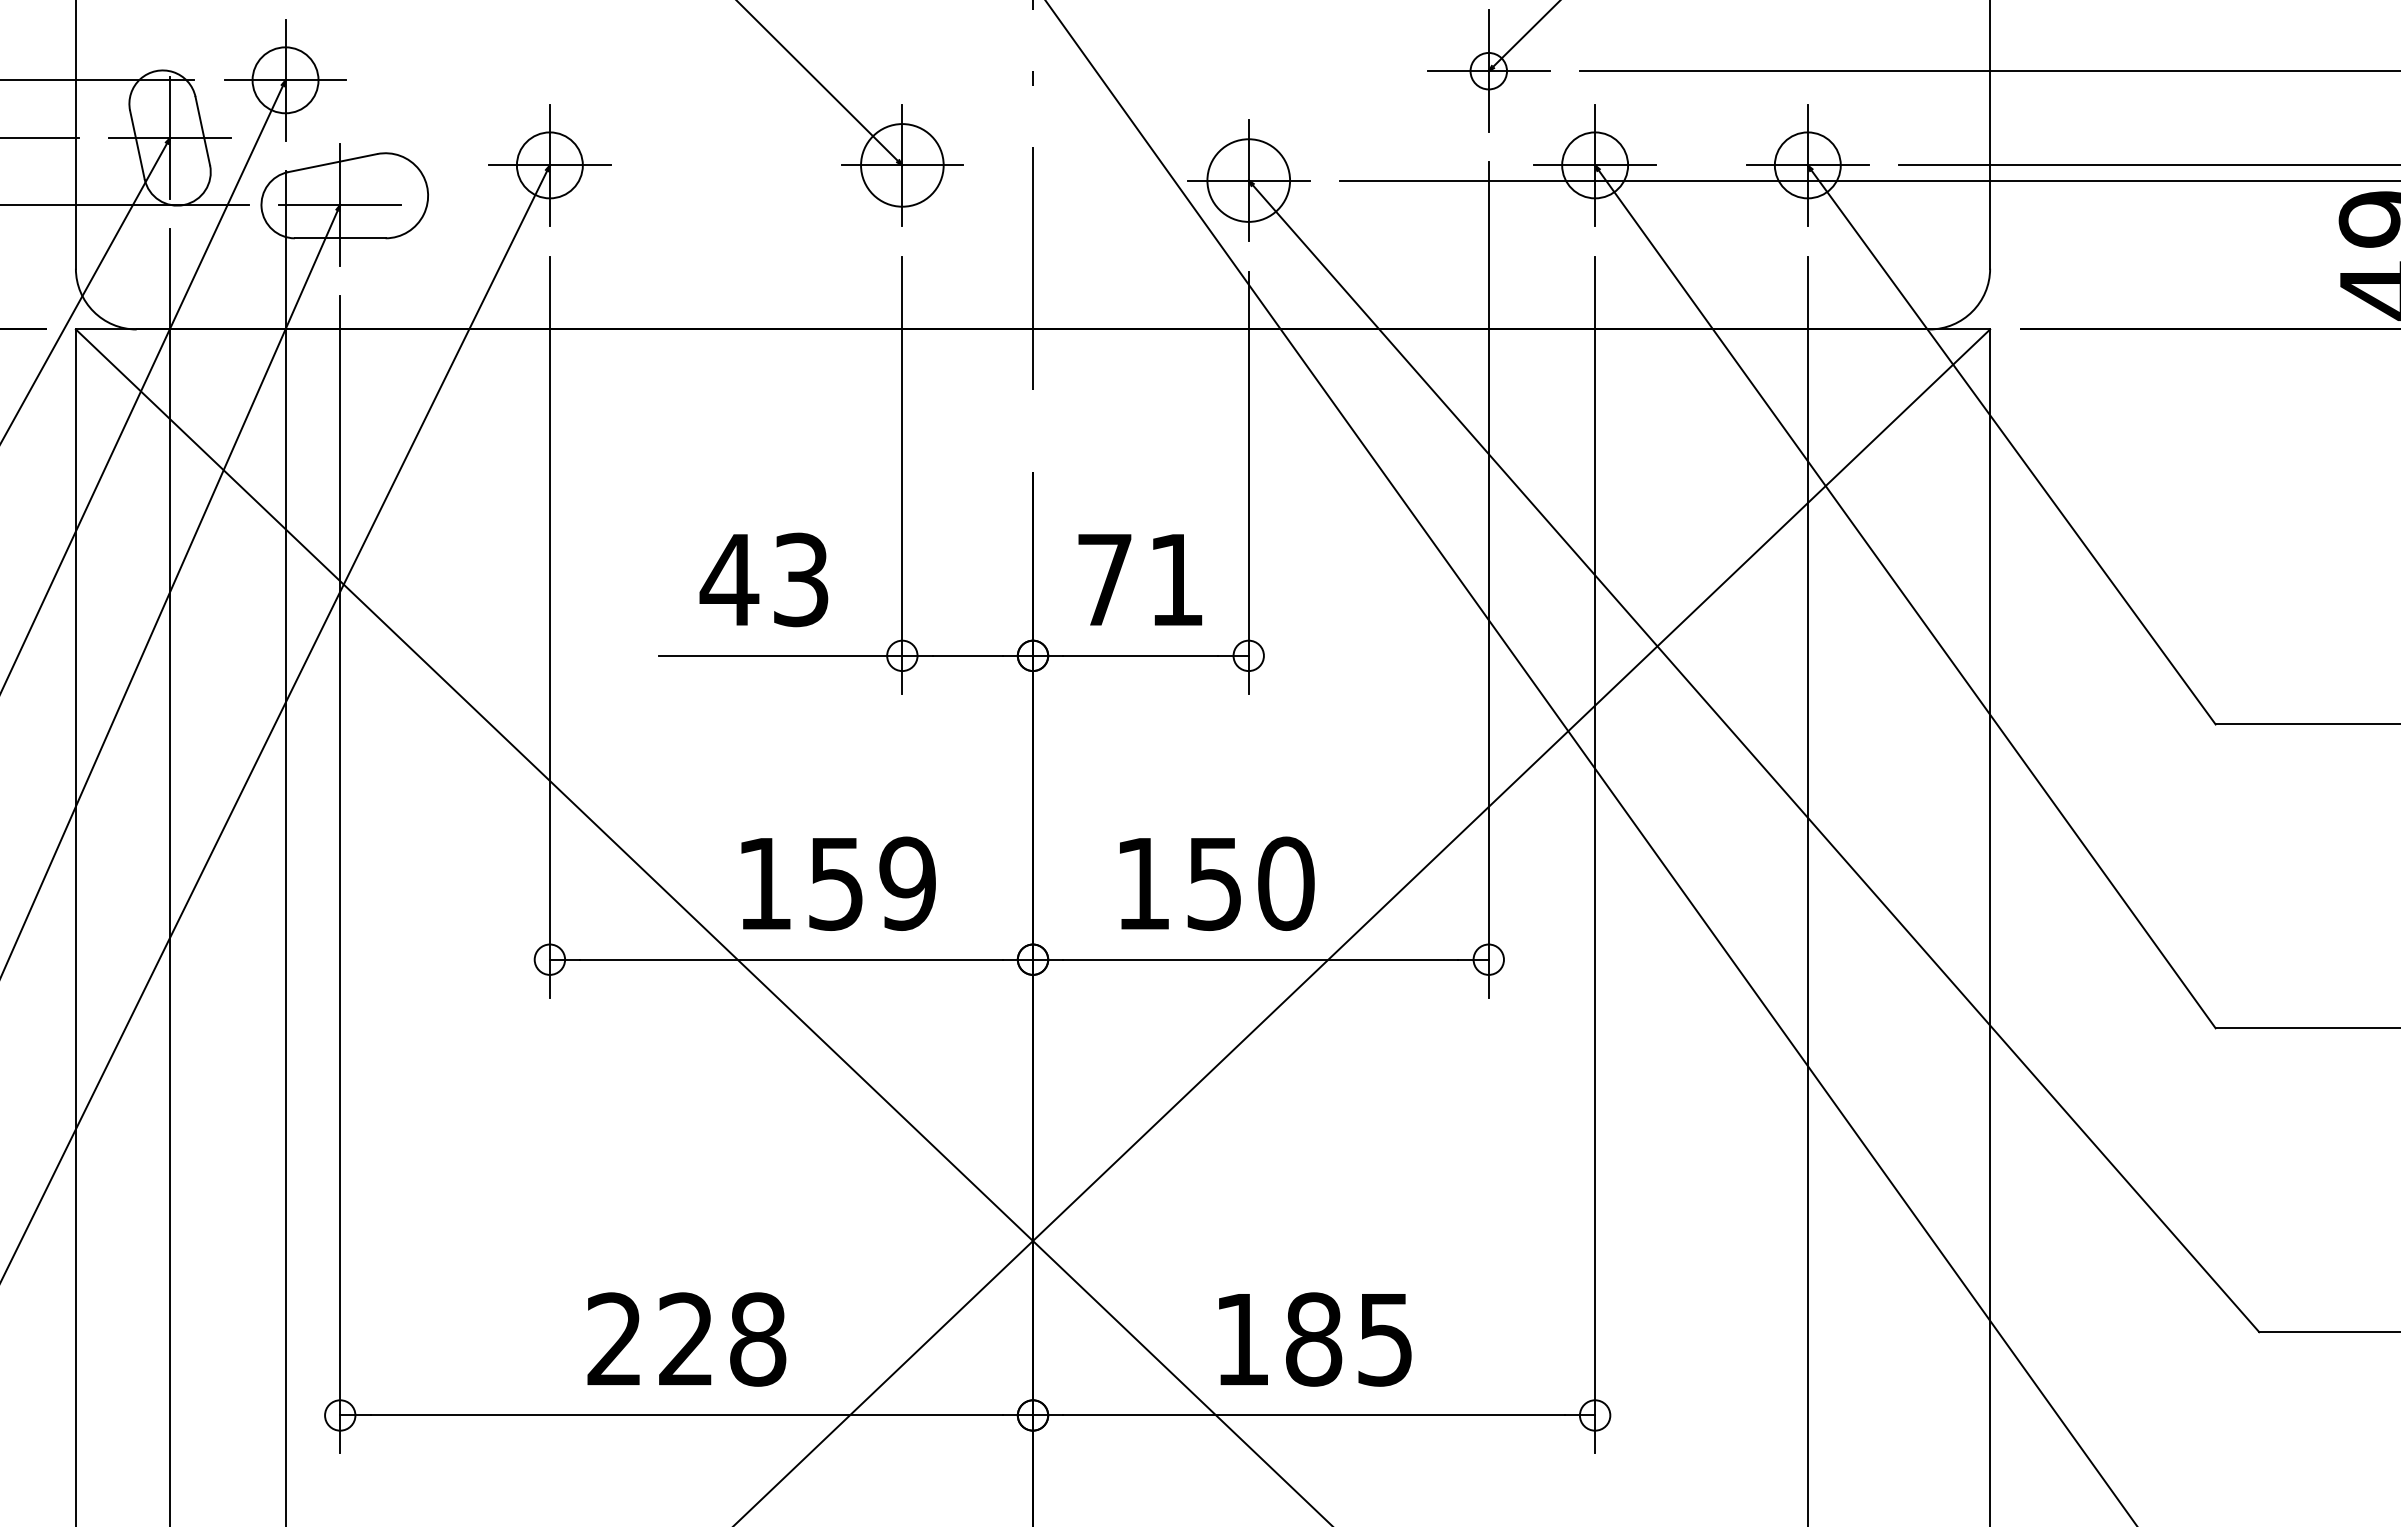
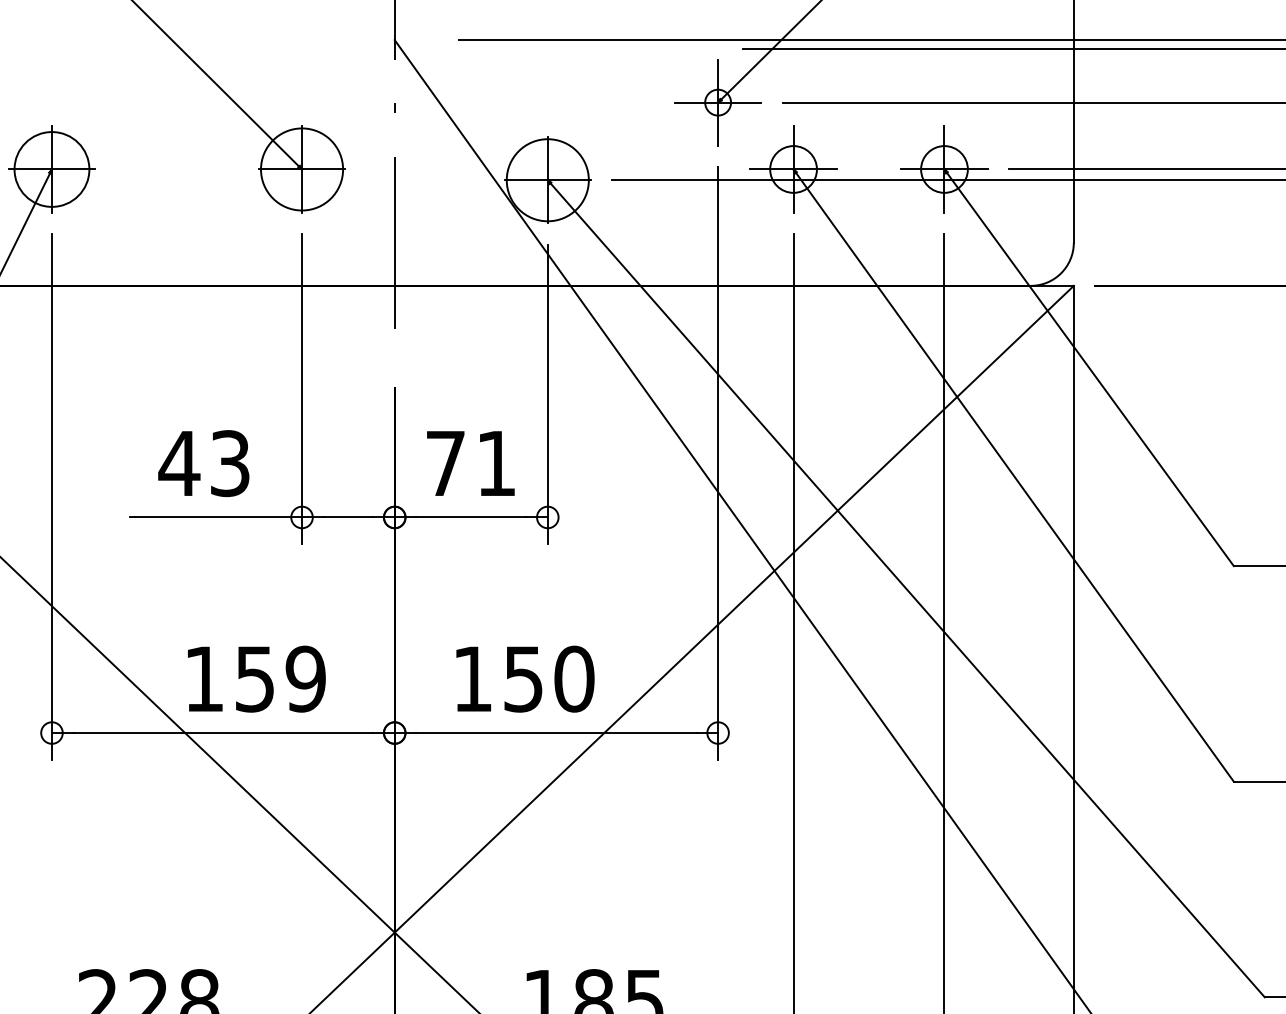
circle: (549, 165) -> (51, 169), size x1.6
circle: (902, 165) -> (302, 169), size x1.4
circle: (1248, 180) -> (547, 180), size x1.4

